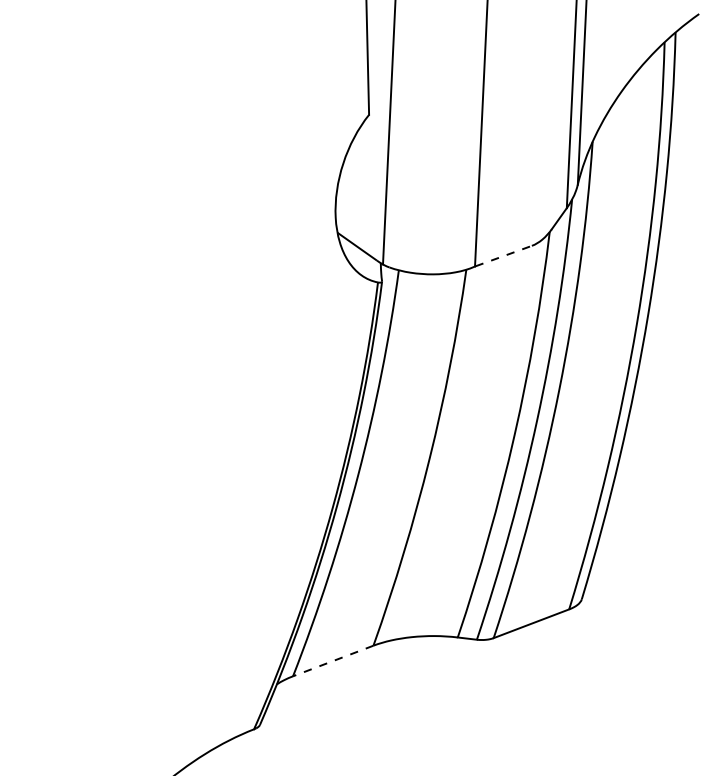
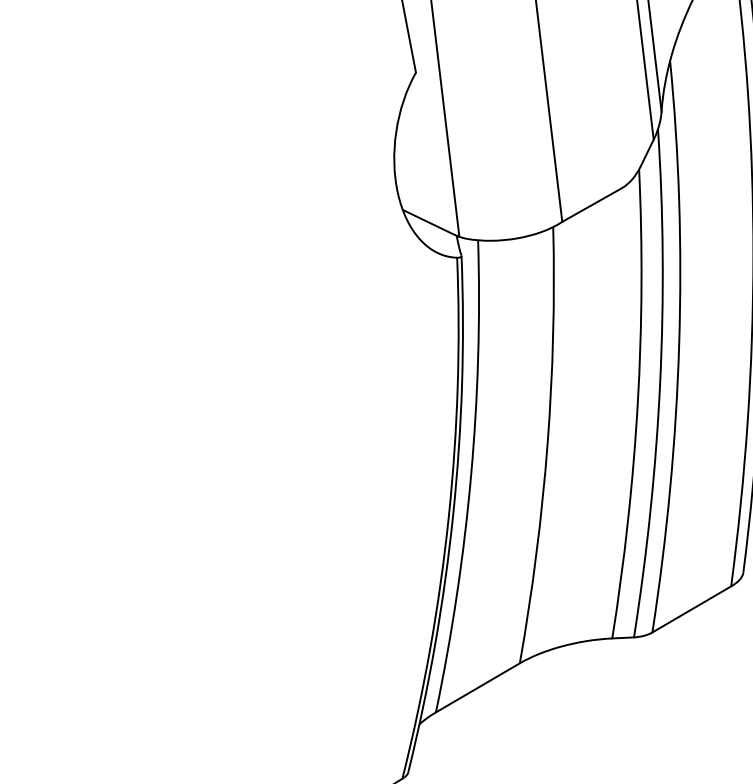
line: (503, 256) -> (592, 205), dashed -> solid
line: (332, 661) -> (477, 688), dashed -> solid

